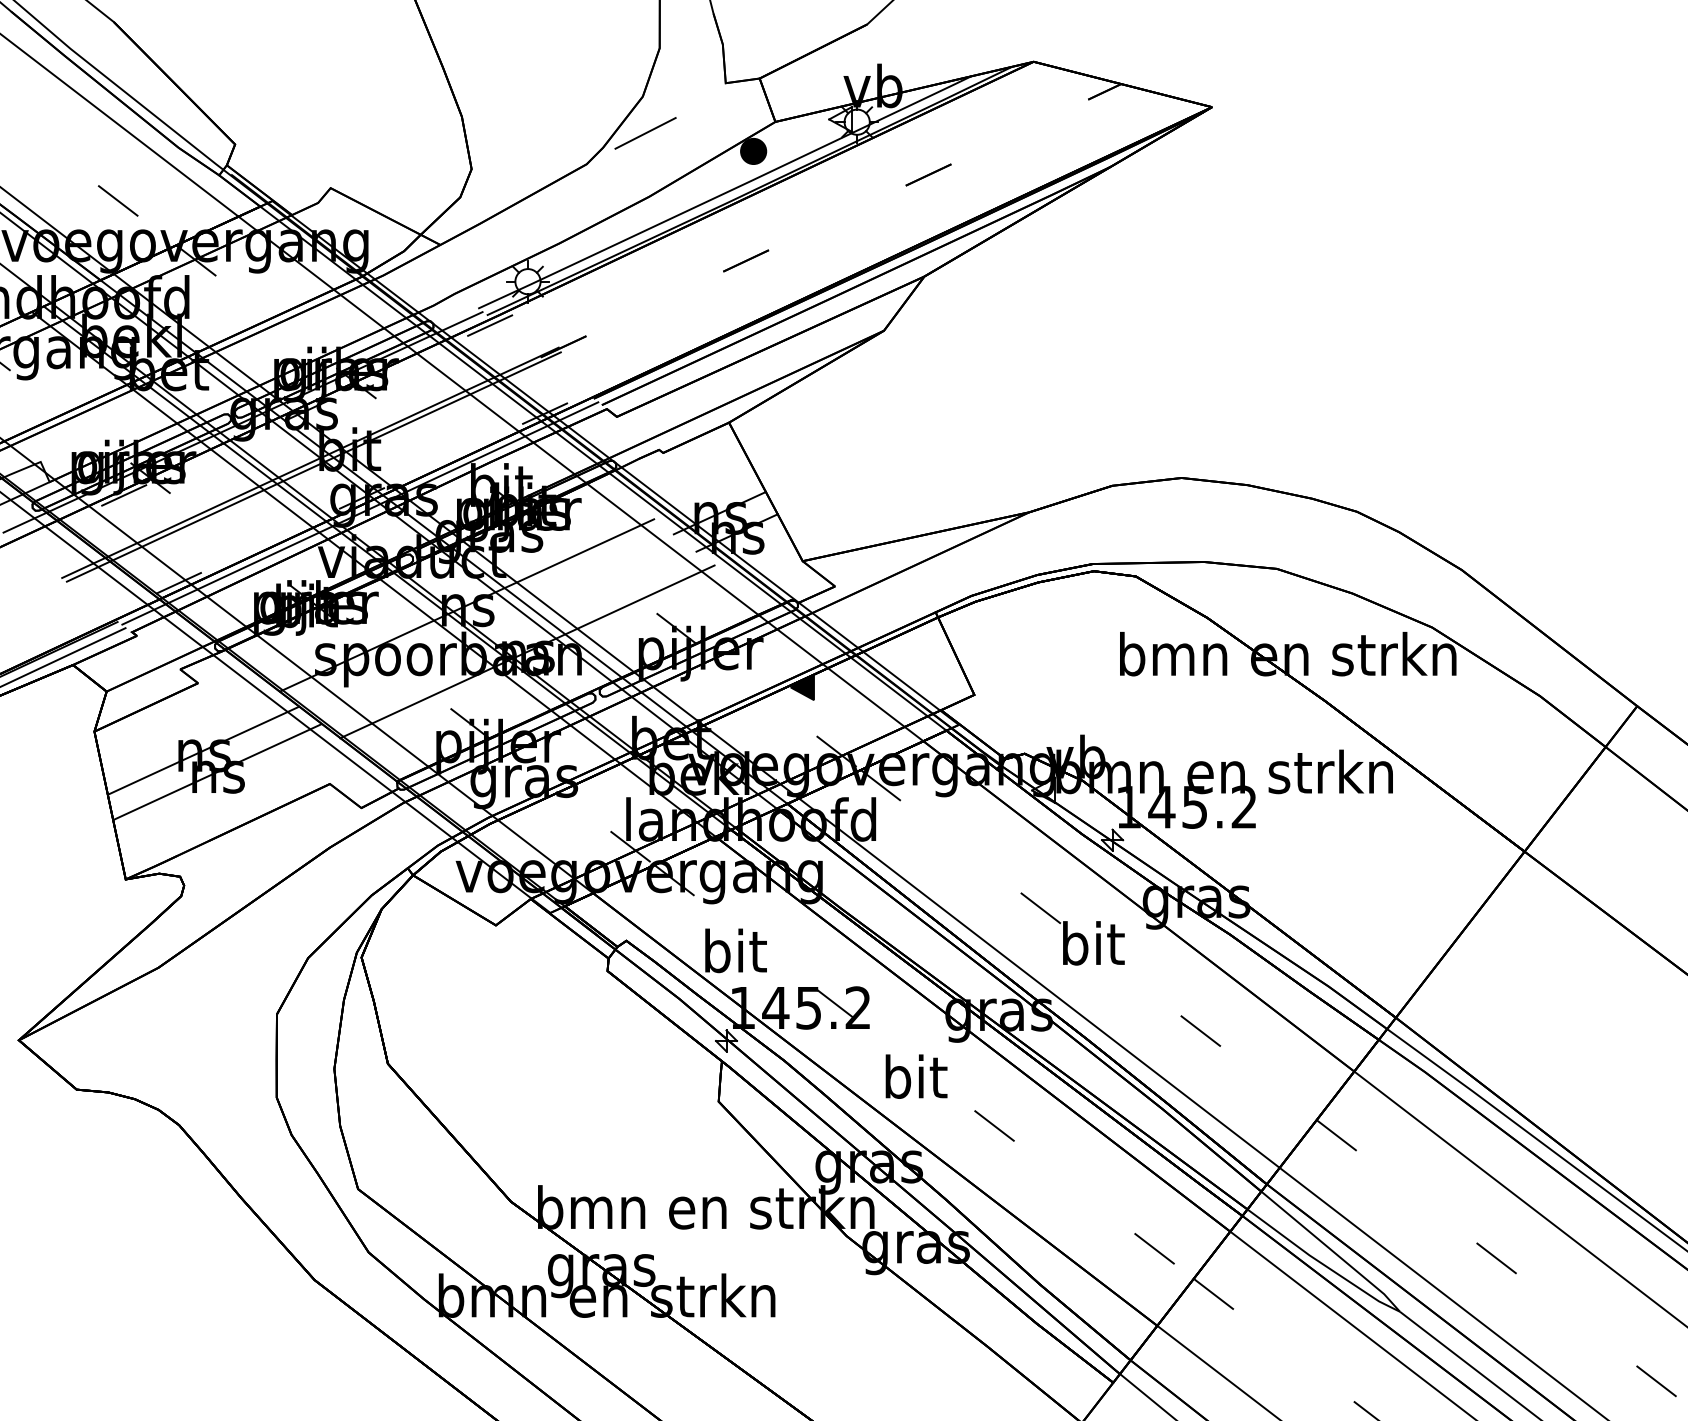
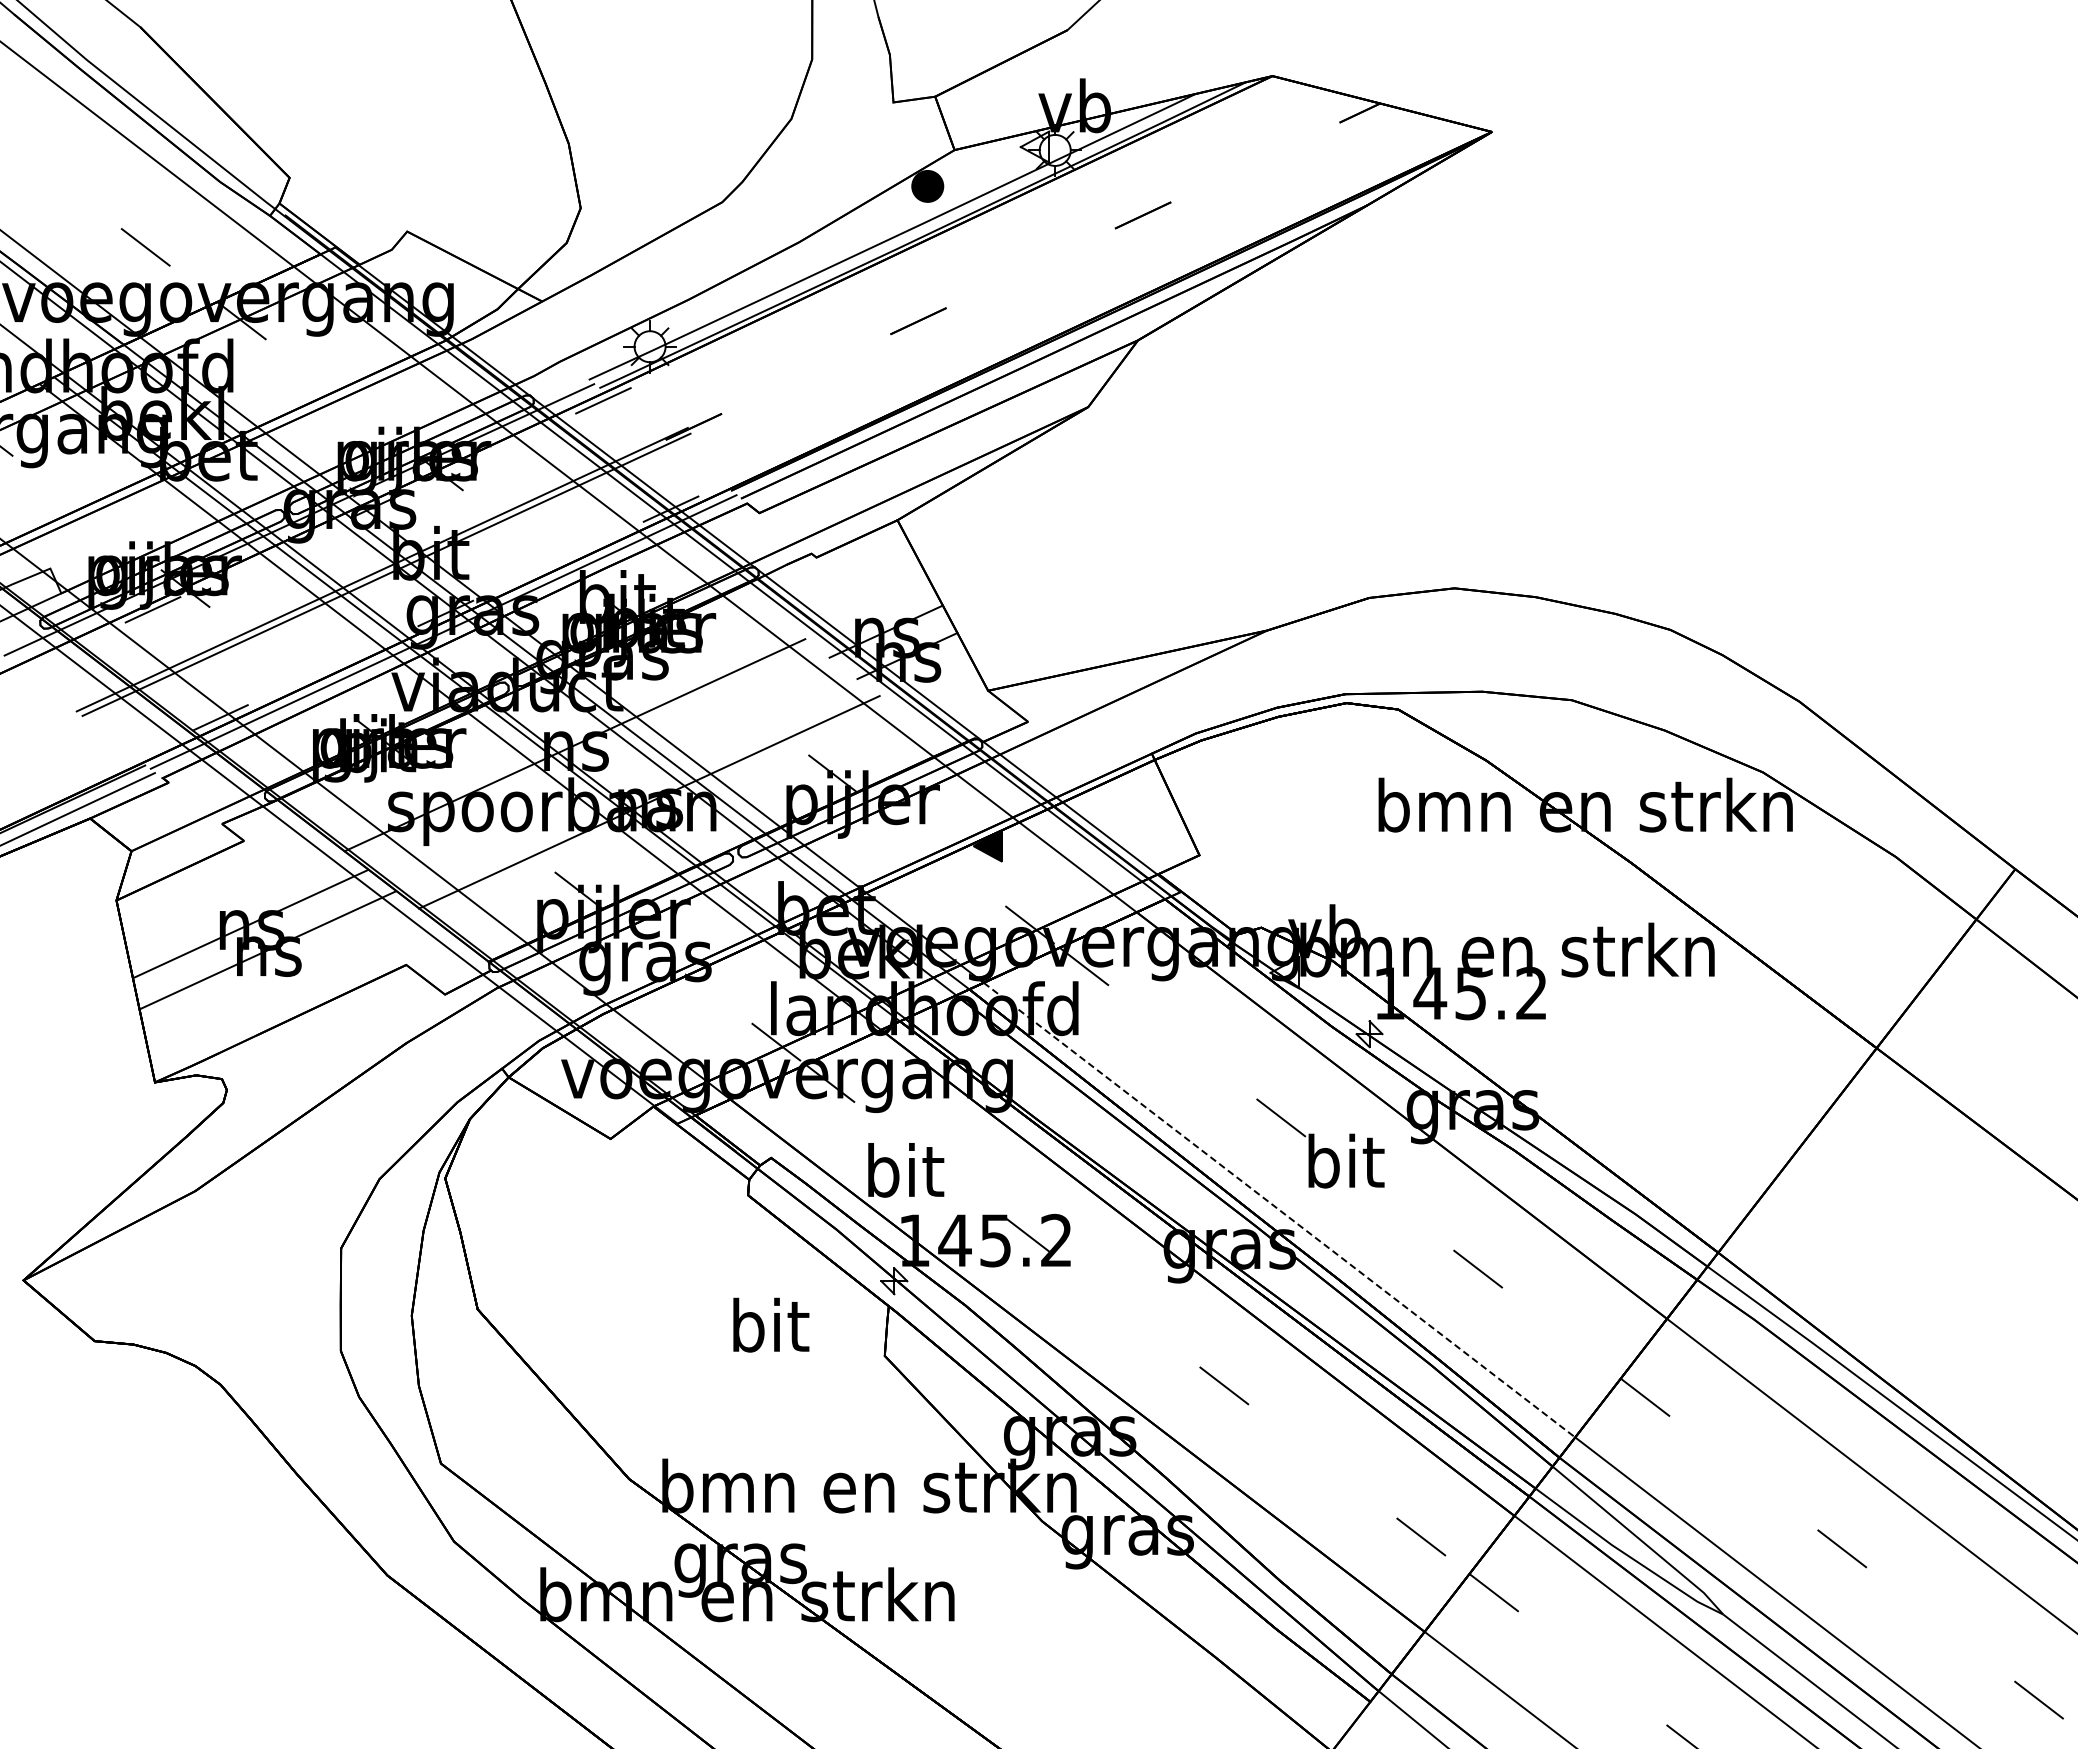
line: (645, 133) -> (794, 164), removed
line: (1039, 983) -> (1279, 1210), solid -> dashed
text: (916, 1076) -> (771, 1324), moved

